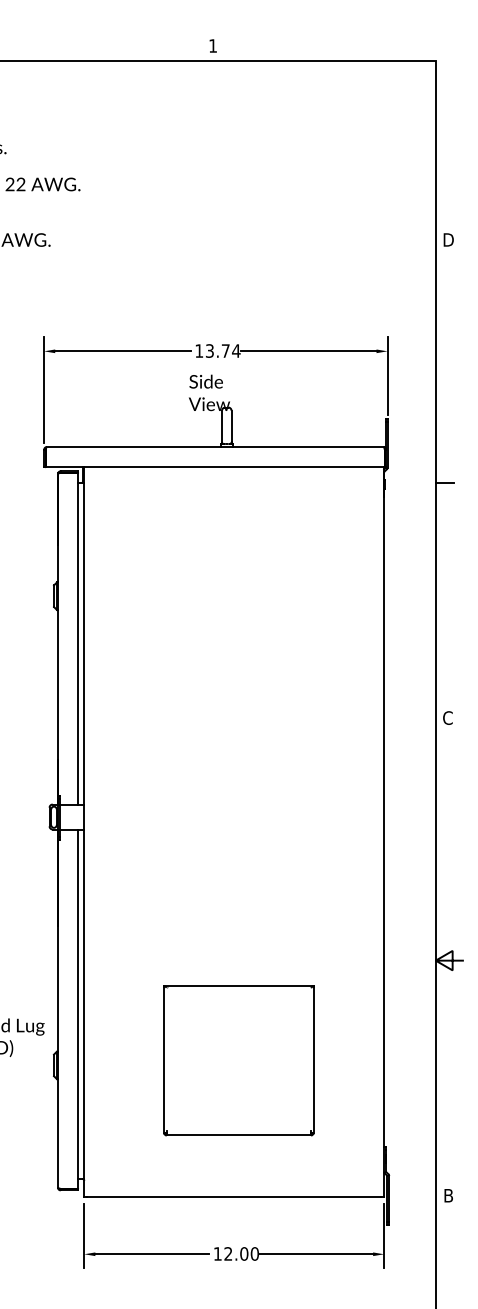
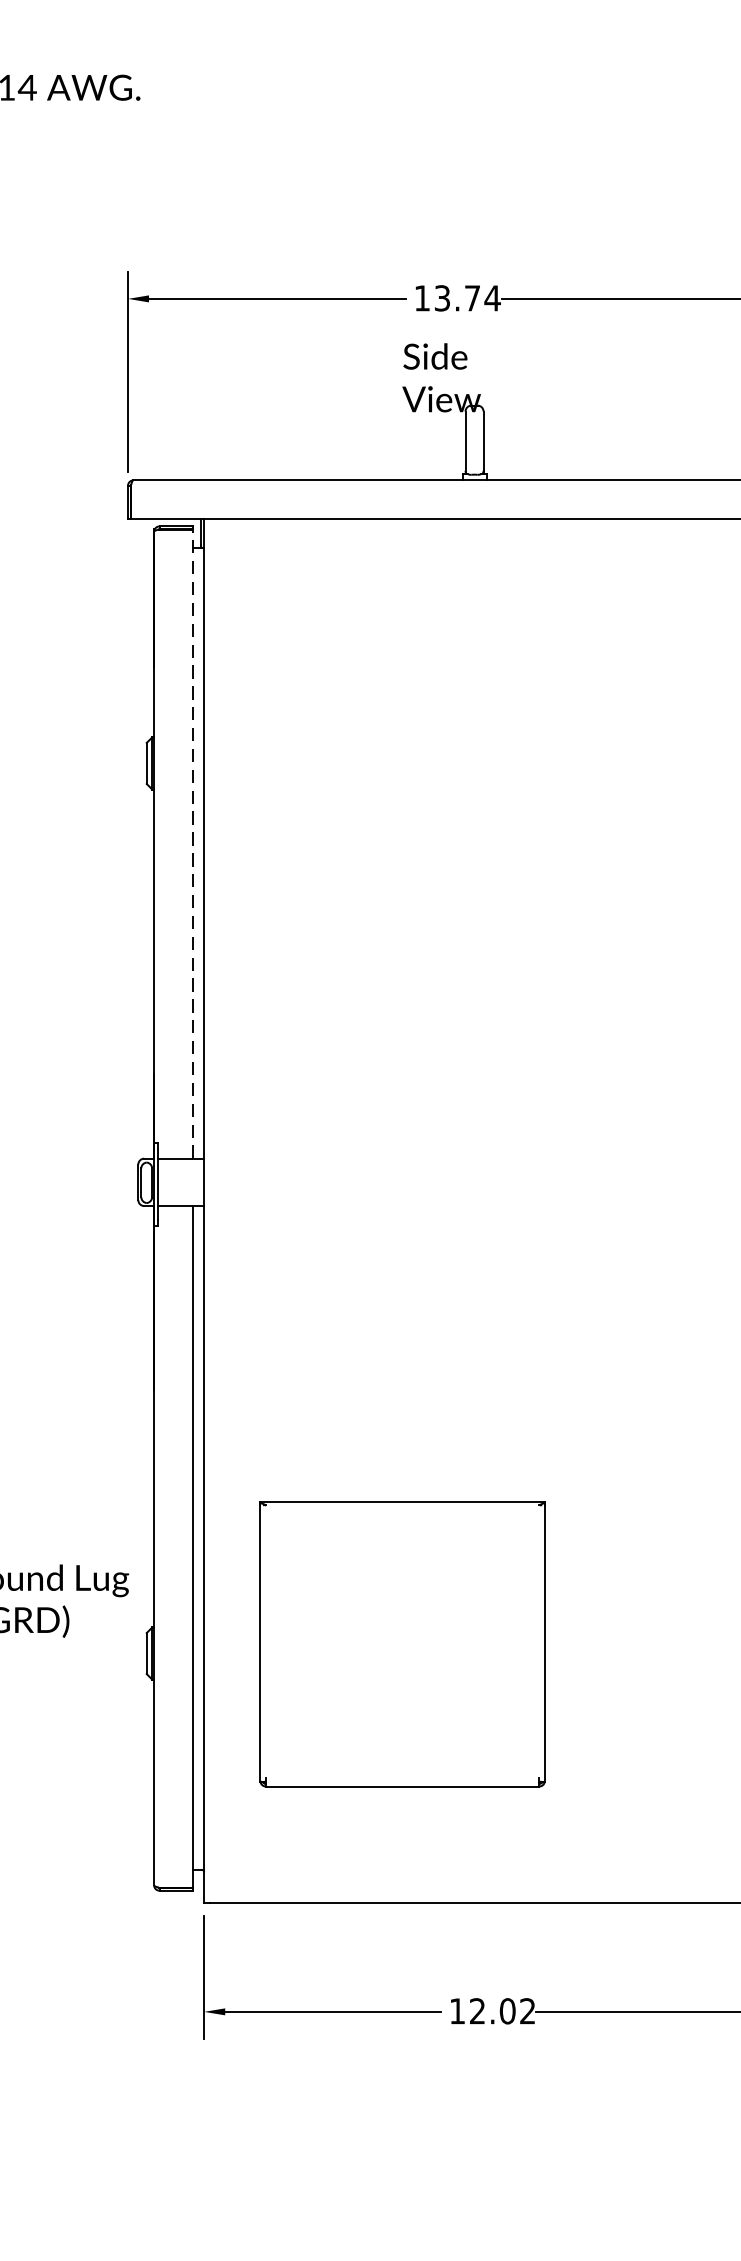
line: (78, 638) -> (193, 843), solid -> dashed
part: (238, 1060) -> (401, 1644), moved
text: (254, 1253) -> (527, 2010), 12.00 -> 12.02

